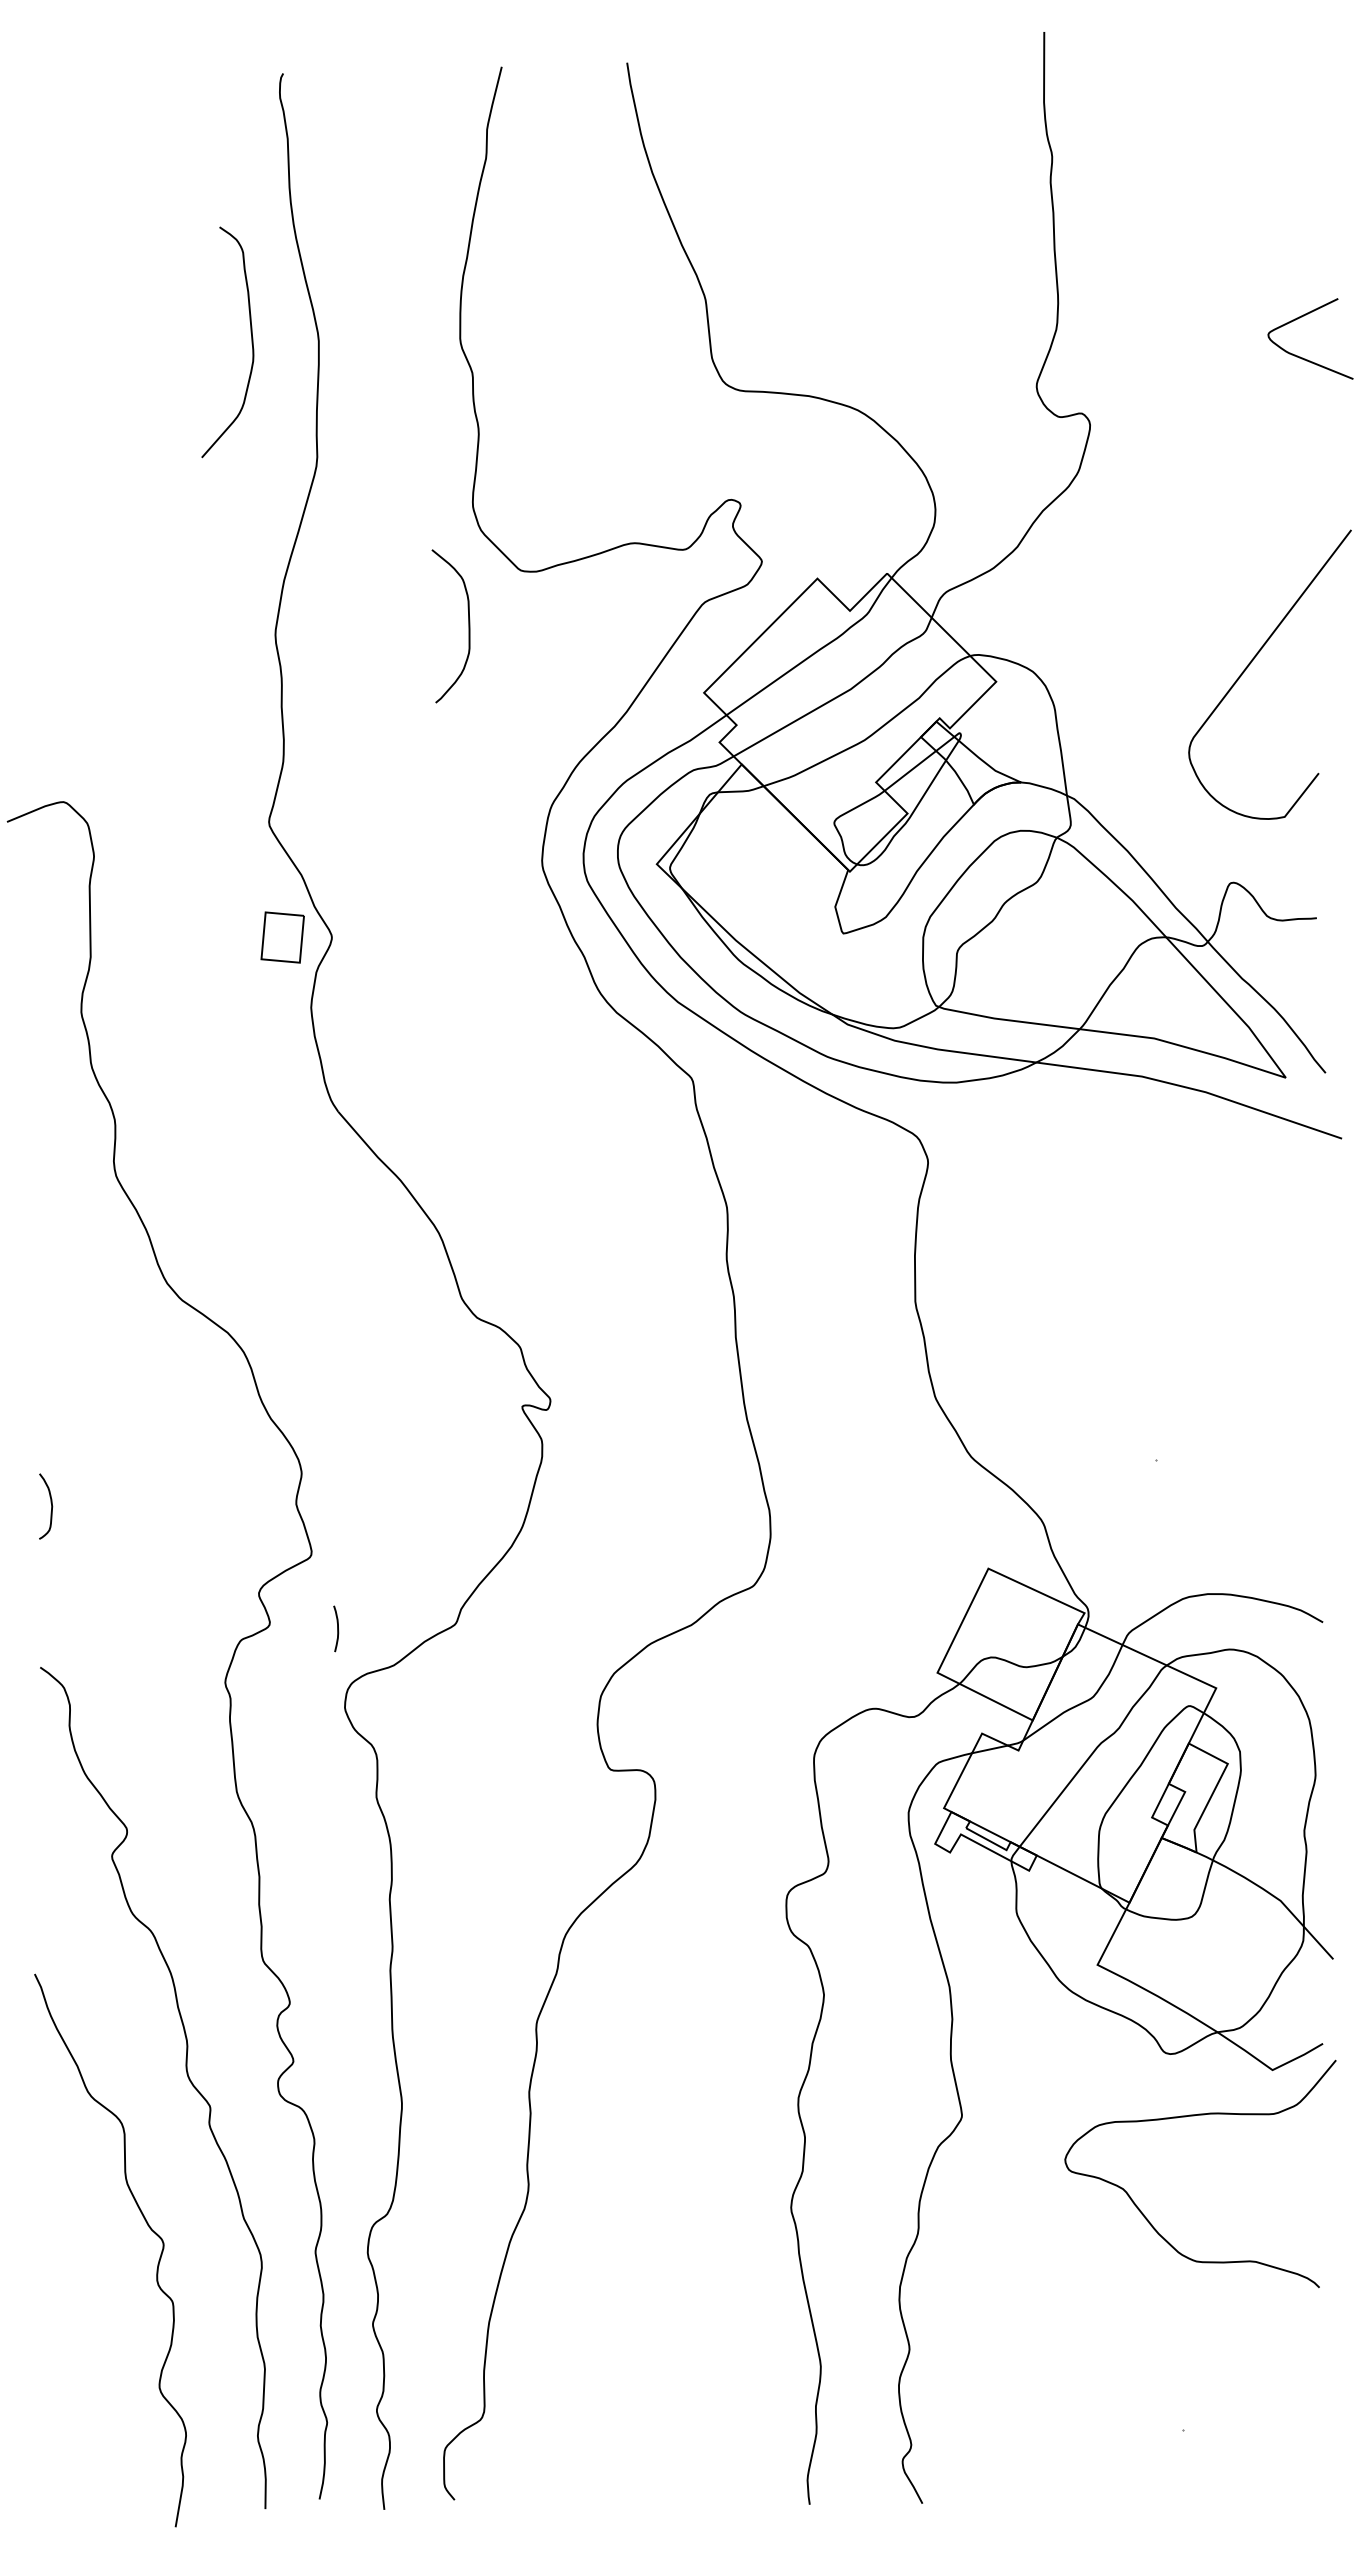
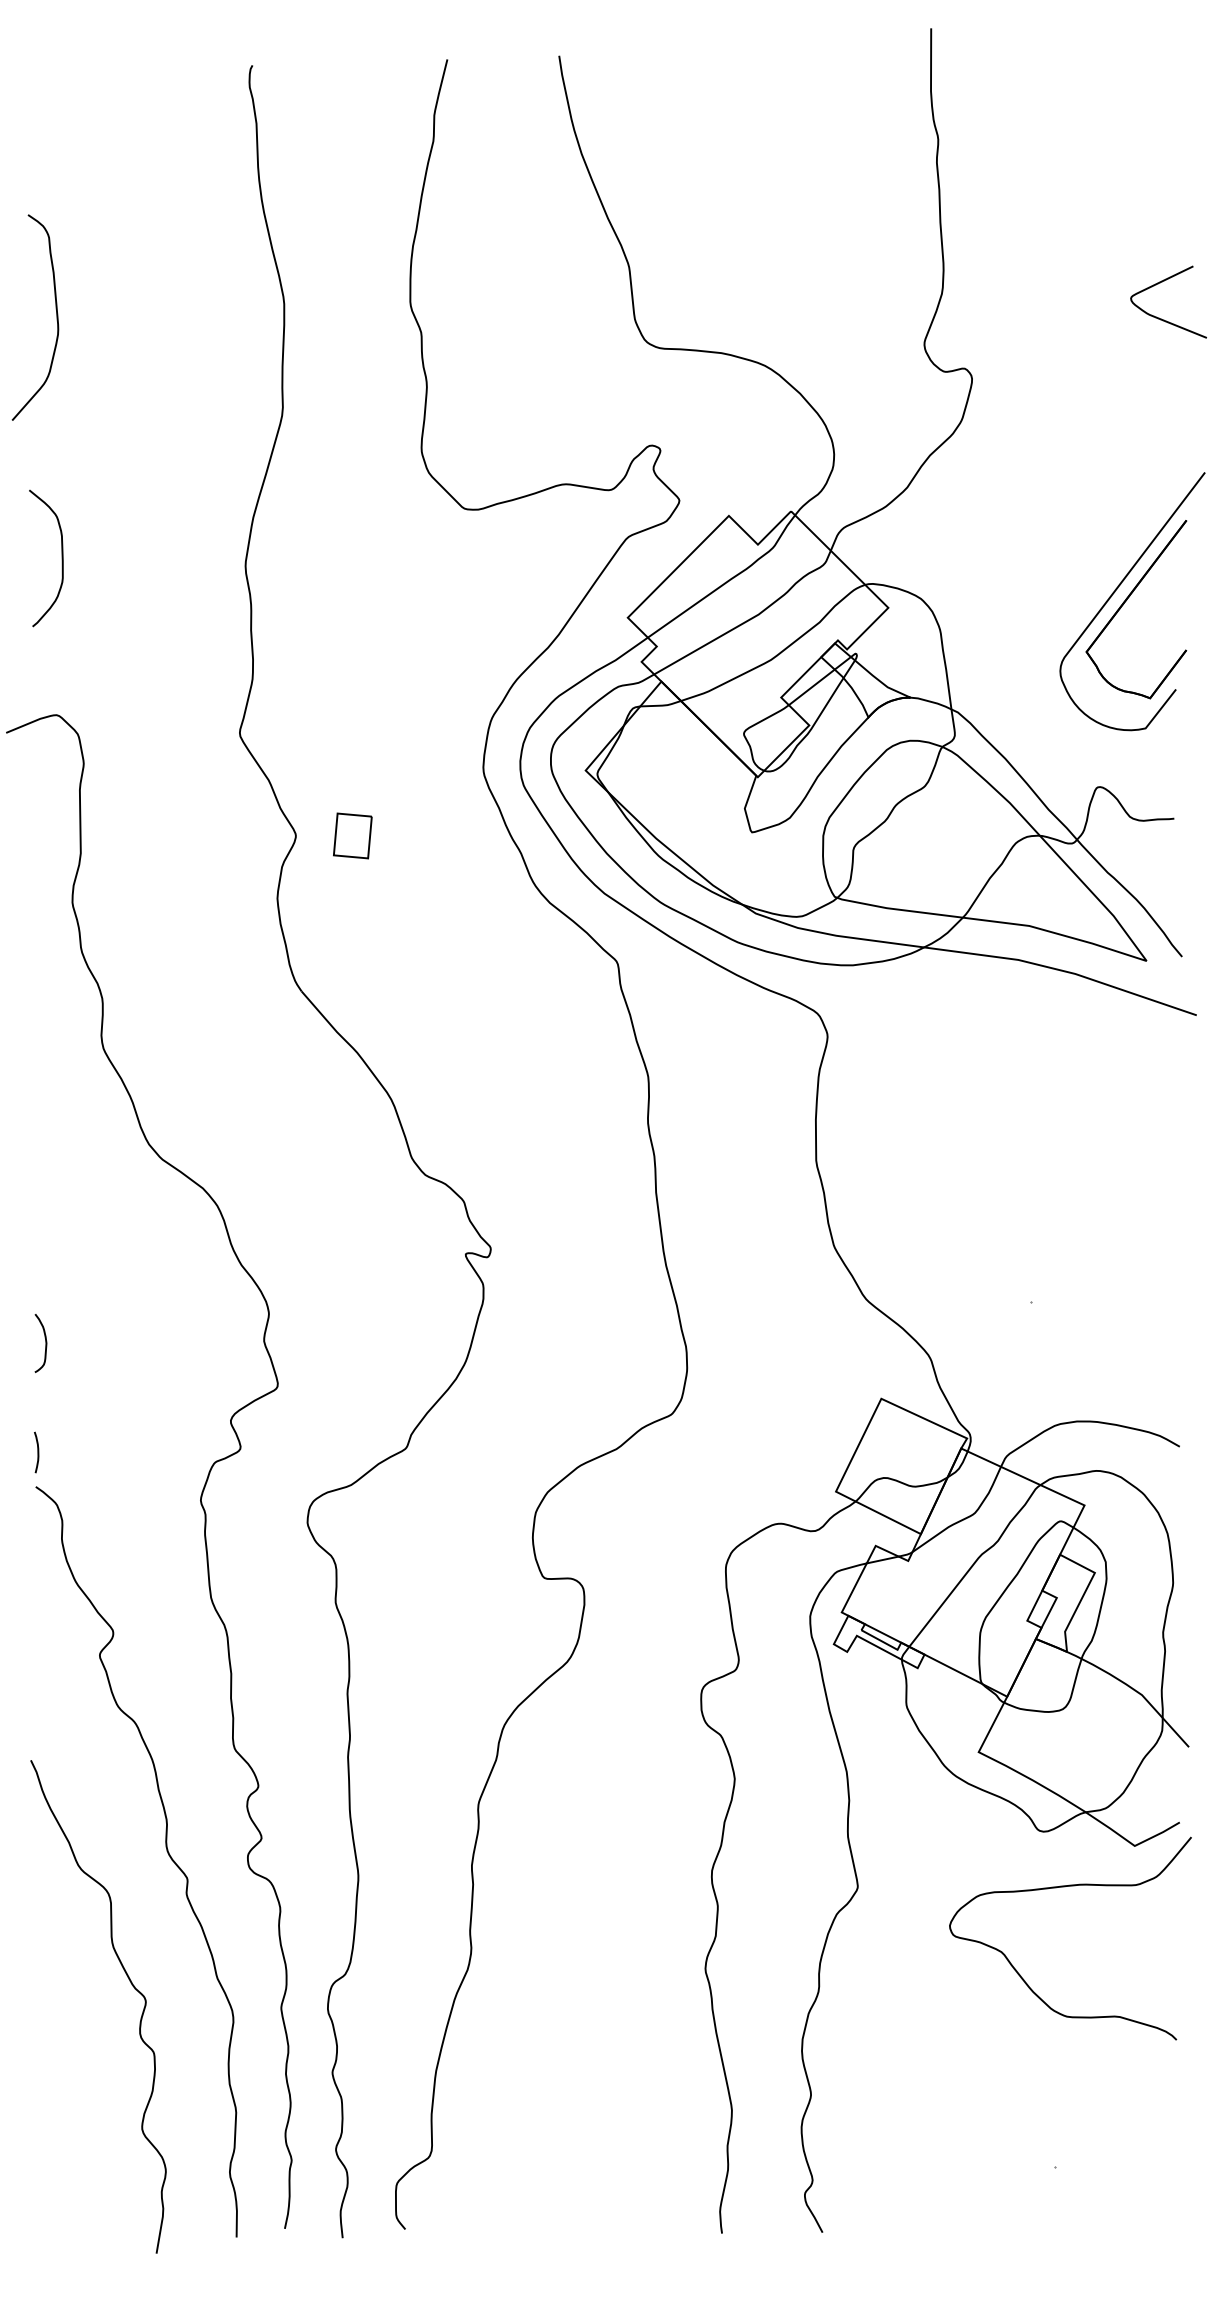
curve: (251, 342) -> (56, 317), moved
curve: (468, 626) -> (61, 558), moved
part: (1262, 675) -> (1125, 602), added
part: (282, 937) -> (352, 835), moved
curve: (337, 1628) -> (37, 1452), moved

